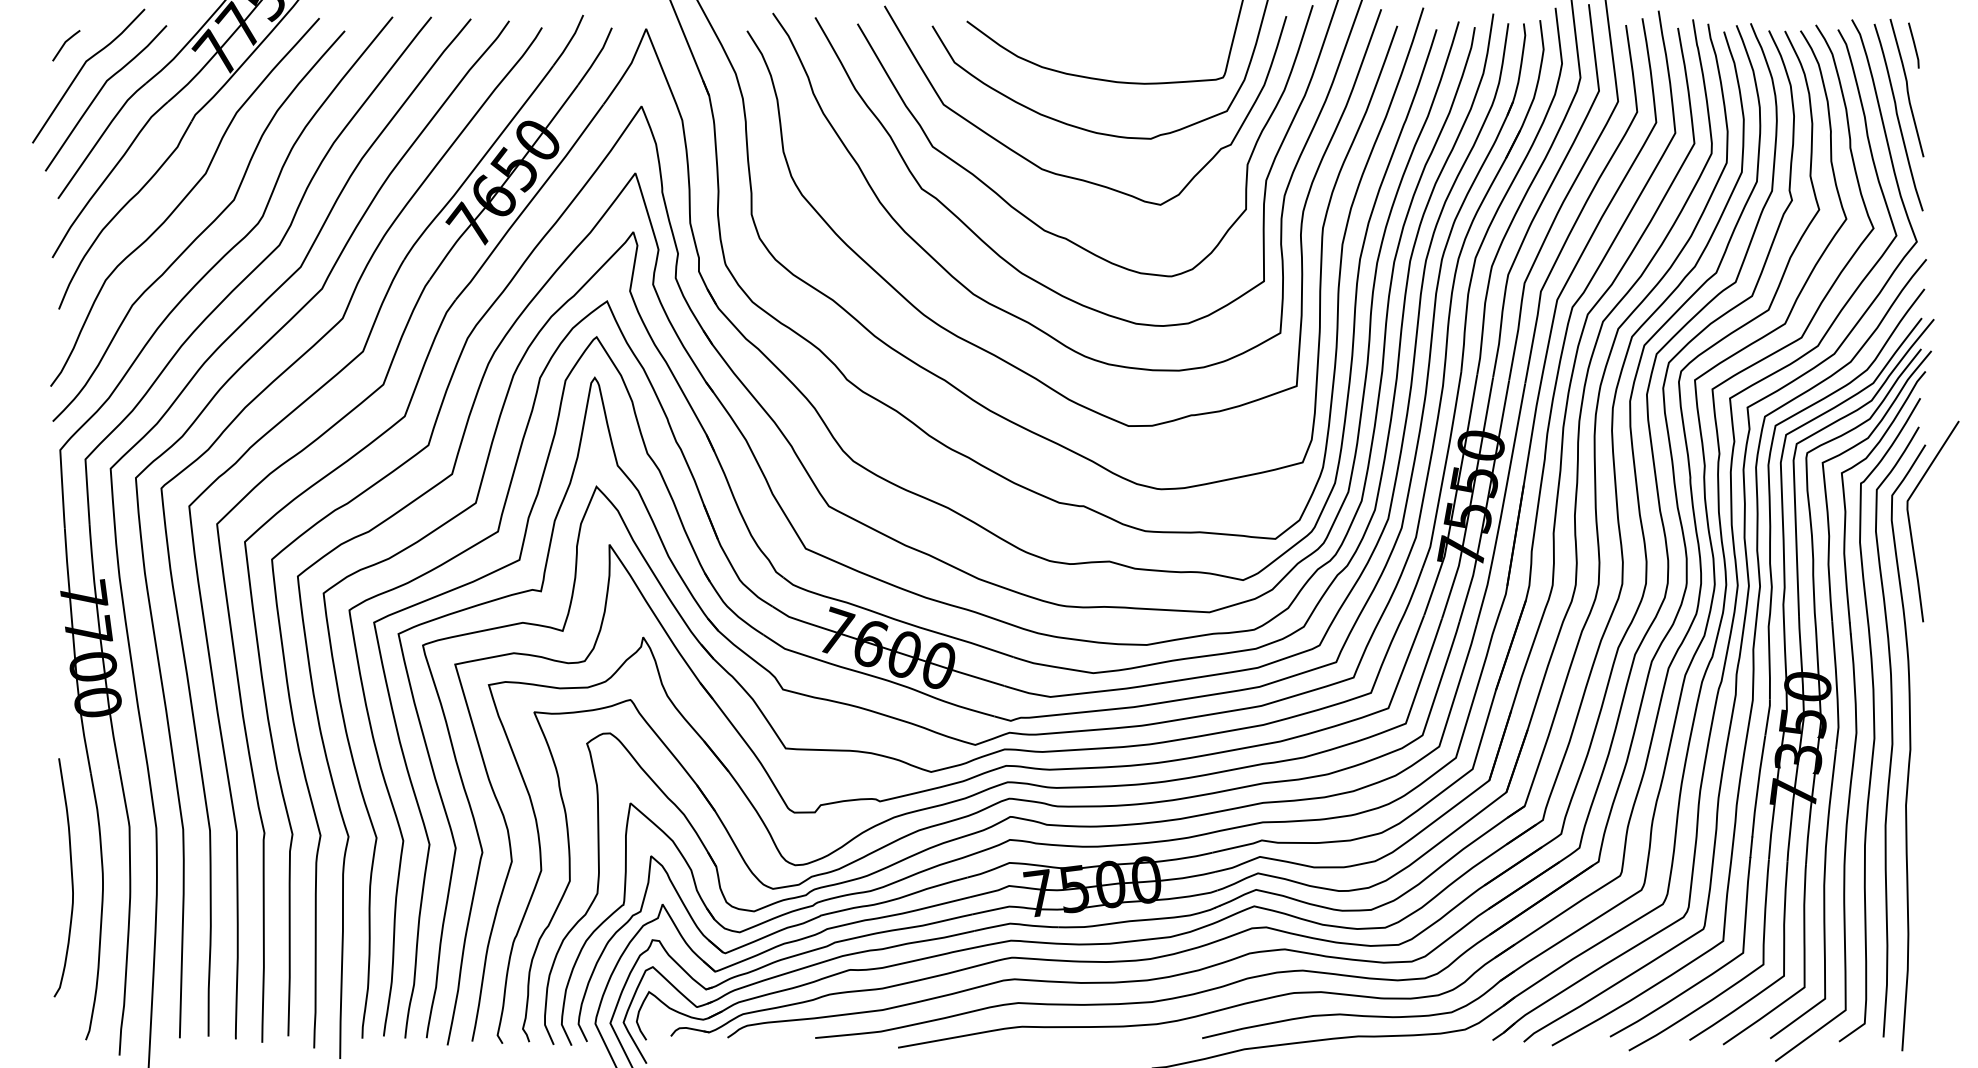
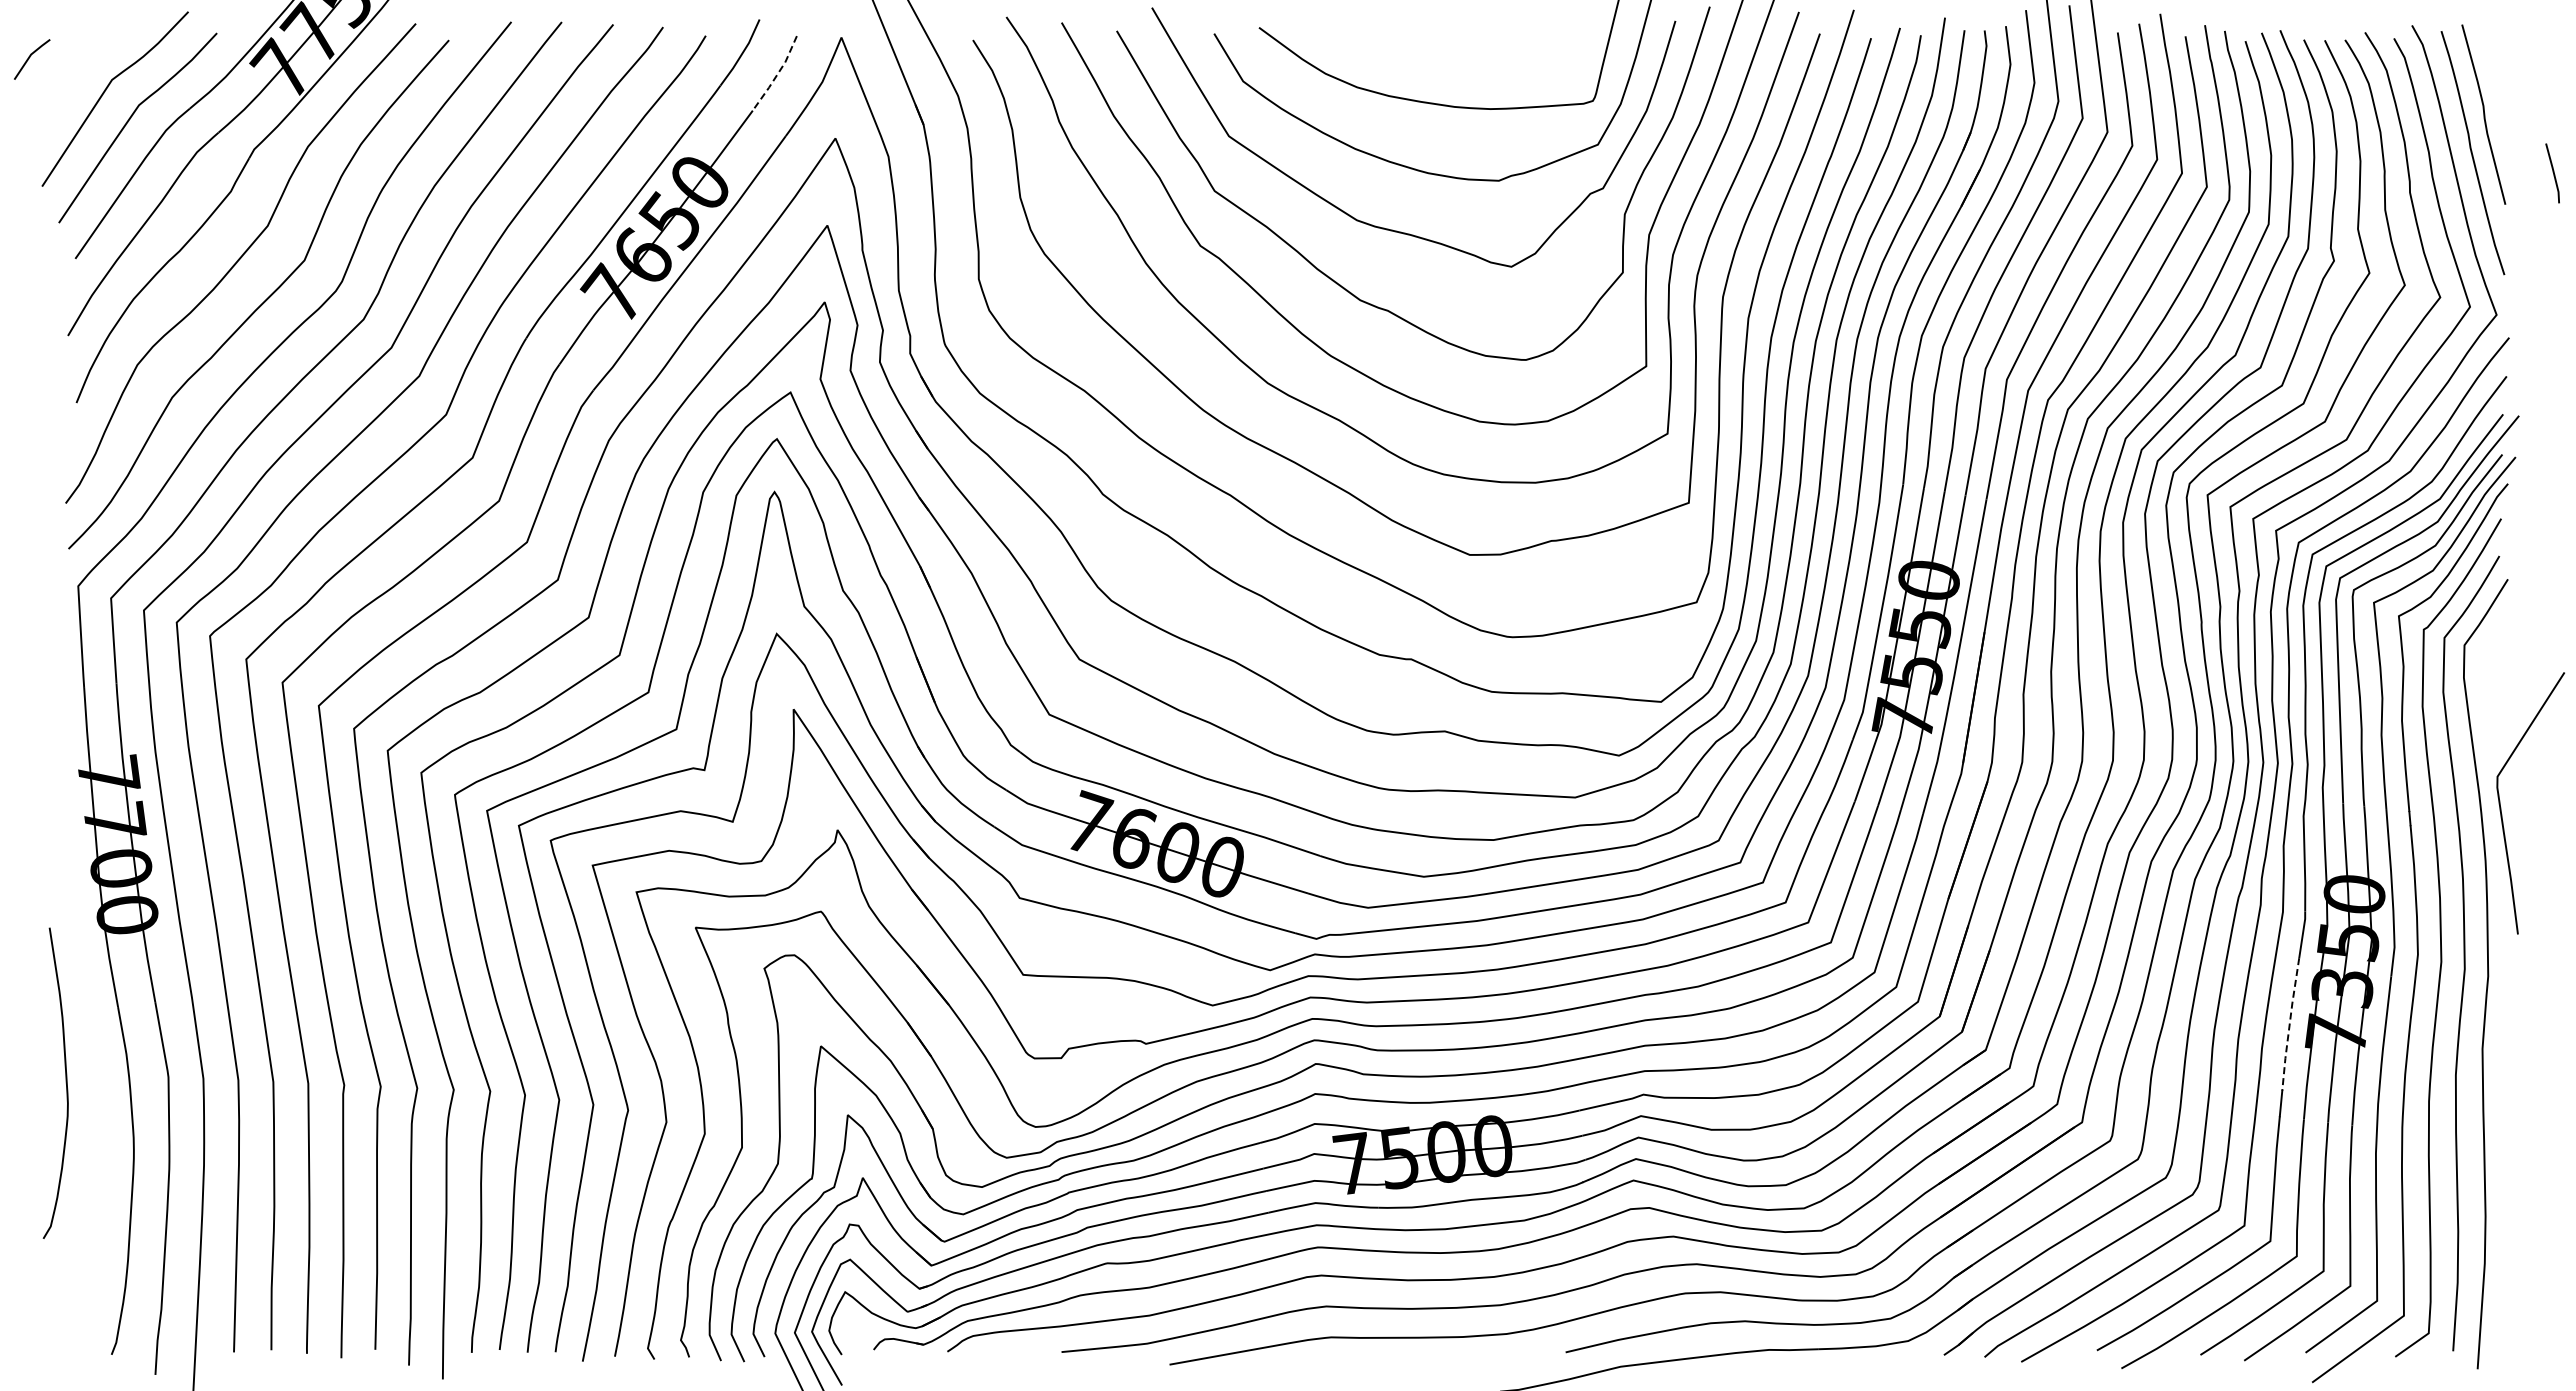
line: (65, 44) -> (30, 57), moved
line: (1913, 44) -> (2552, 172), moved
line: (596, 58) -> (776, 75), solid -> dashed
curve: (1910, 524) -> (2501, 807), moved
line: (1757, 786) -> (2289, 1024), solid -> dashed
curve: (71, 877) -> (65, 1082), moved

